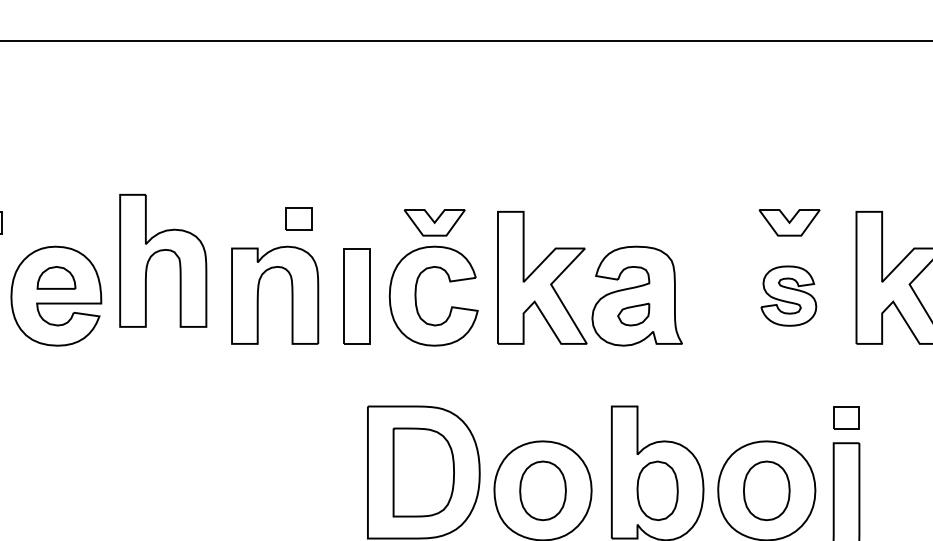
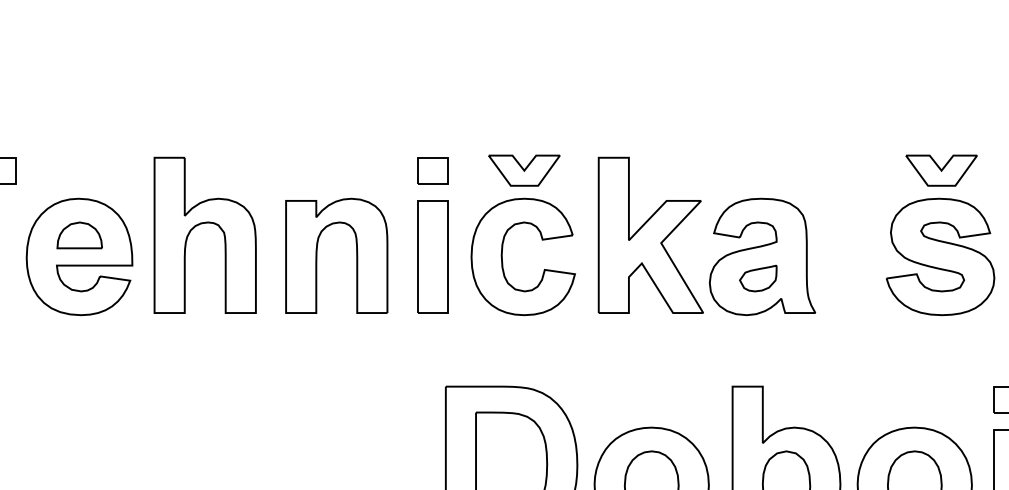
part: (298, 218) -> (432, 170), moved
part: (163, 251) -> (205, 224), moved
part: (788, 295) -> (940, 256), size x1.67

